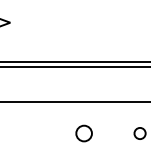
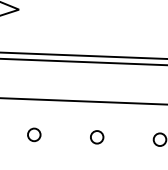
circle: (27, 133) -> (33, 134), added
circle: (83, 133) -> (96, 137), size x0.71

